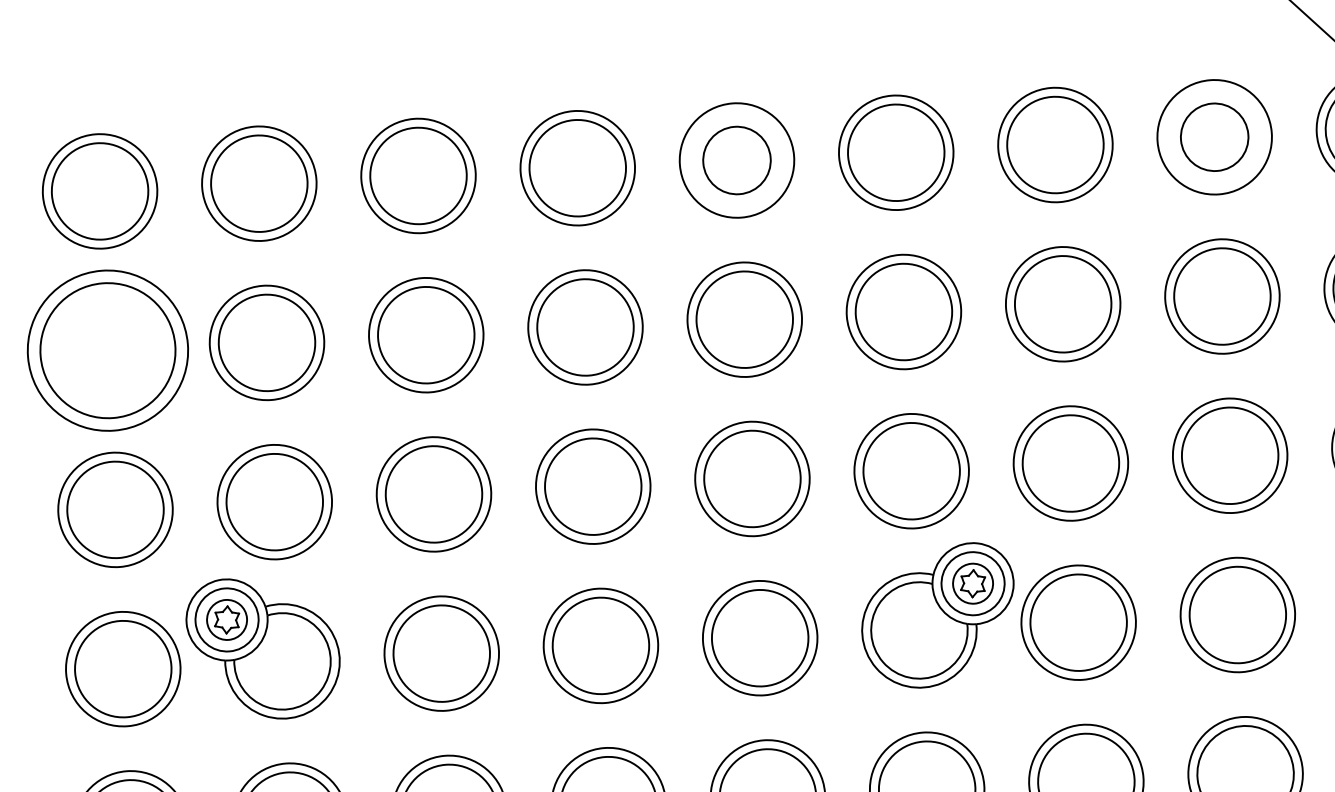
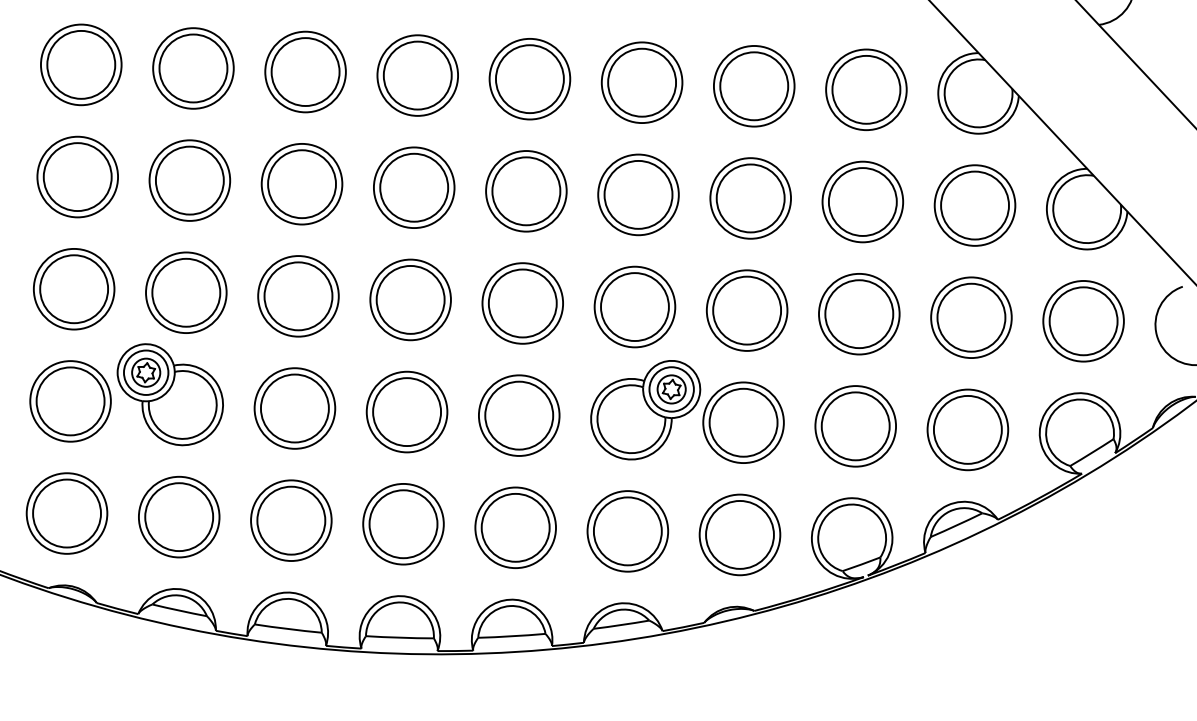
circle: (1214, 136) -> (866, 89), size x1.43
circle: (736, 161) -> (529, 79), size x1.43
part: (107, 349) -> (77, 176), size x0.71

